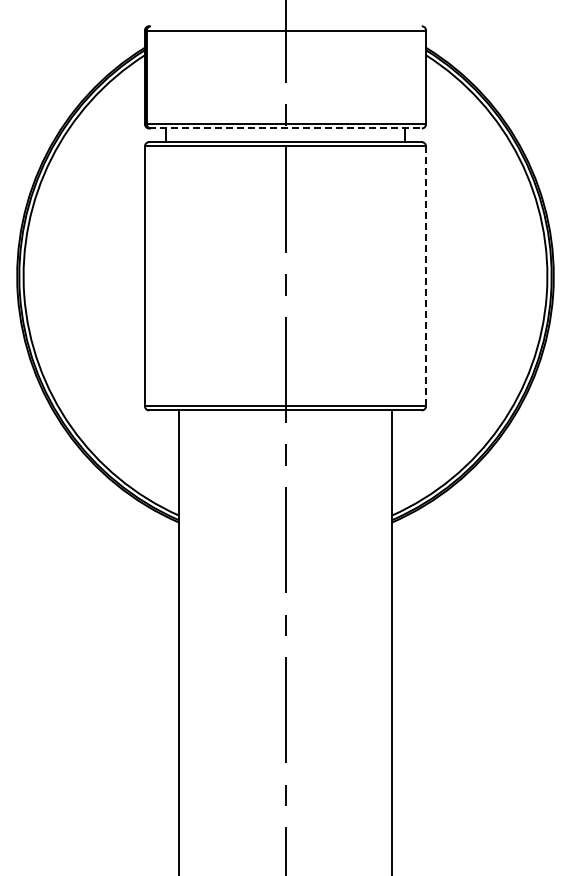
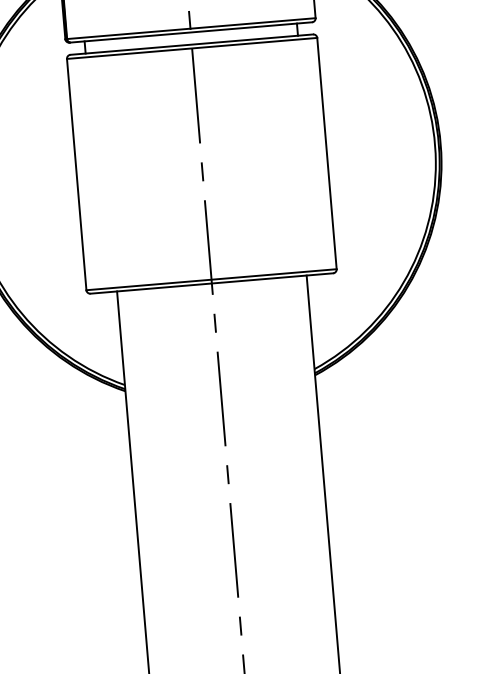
line: (285, 128) -> (190, 32), dashed -> solid
line: (426, 276) -> (327, 153), dashed -> solid

